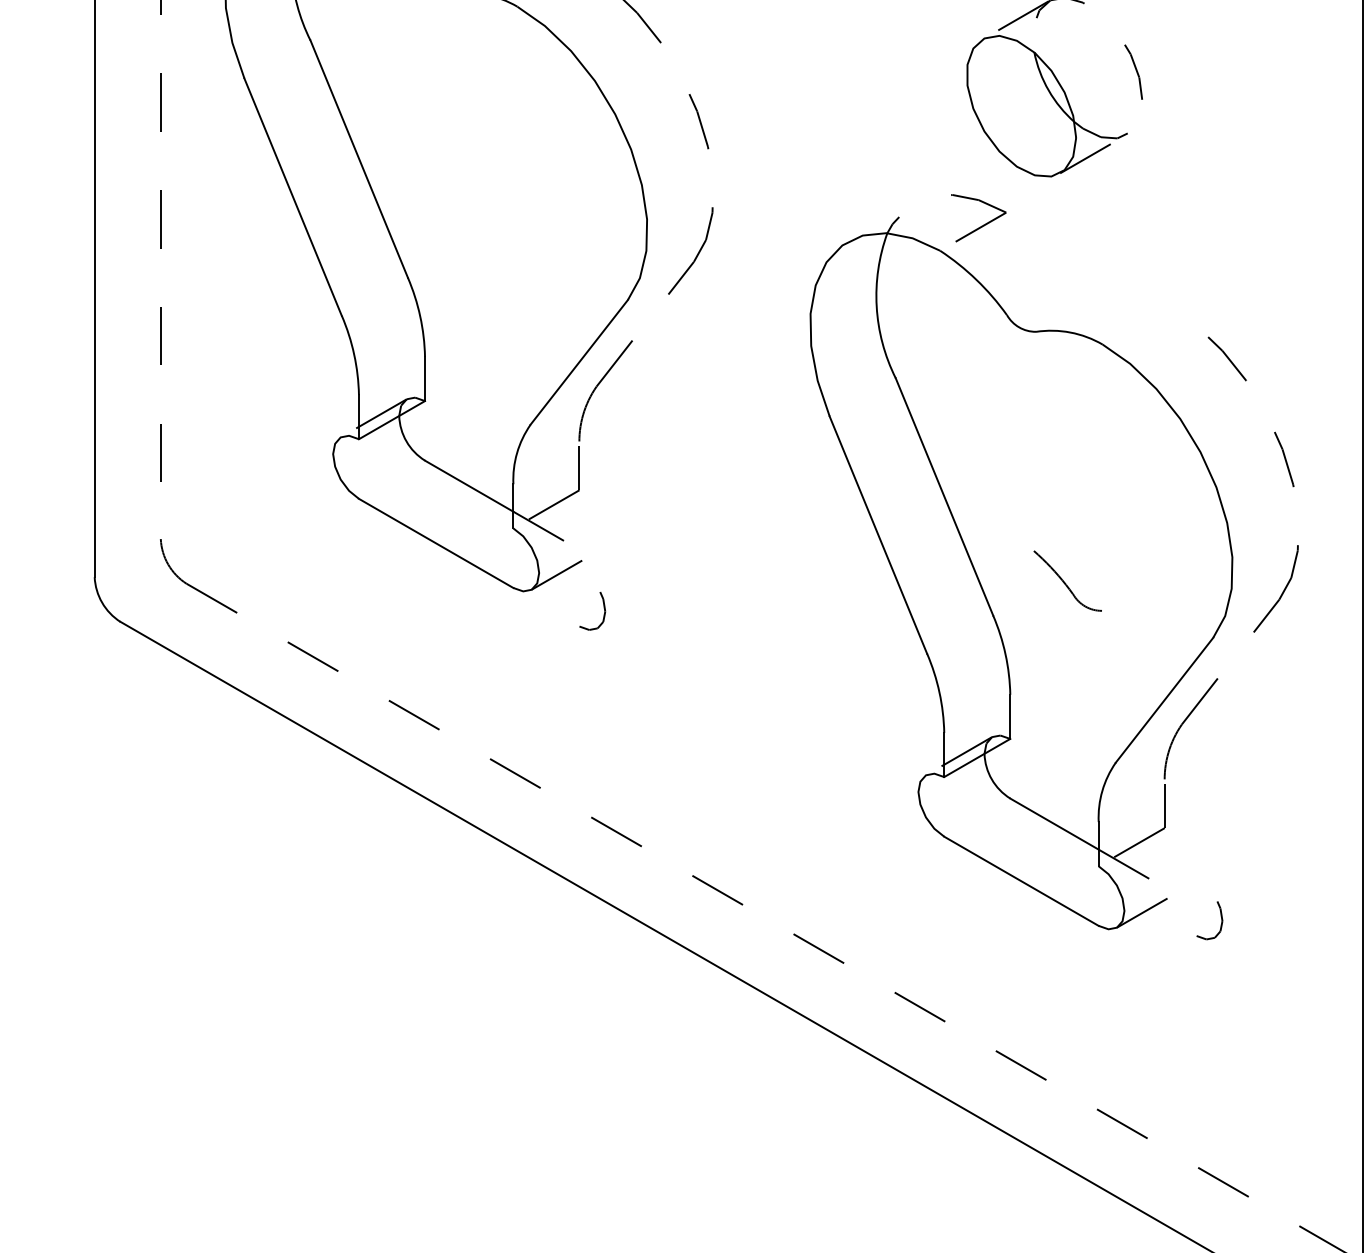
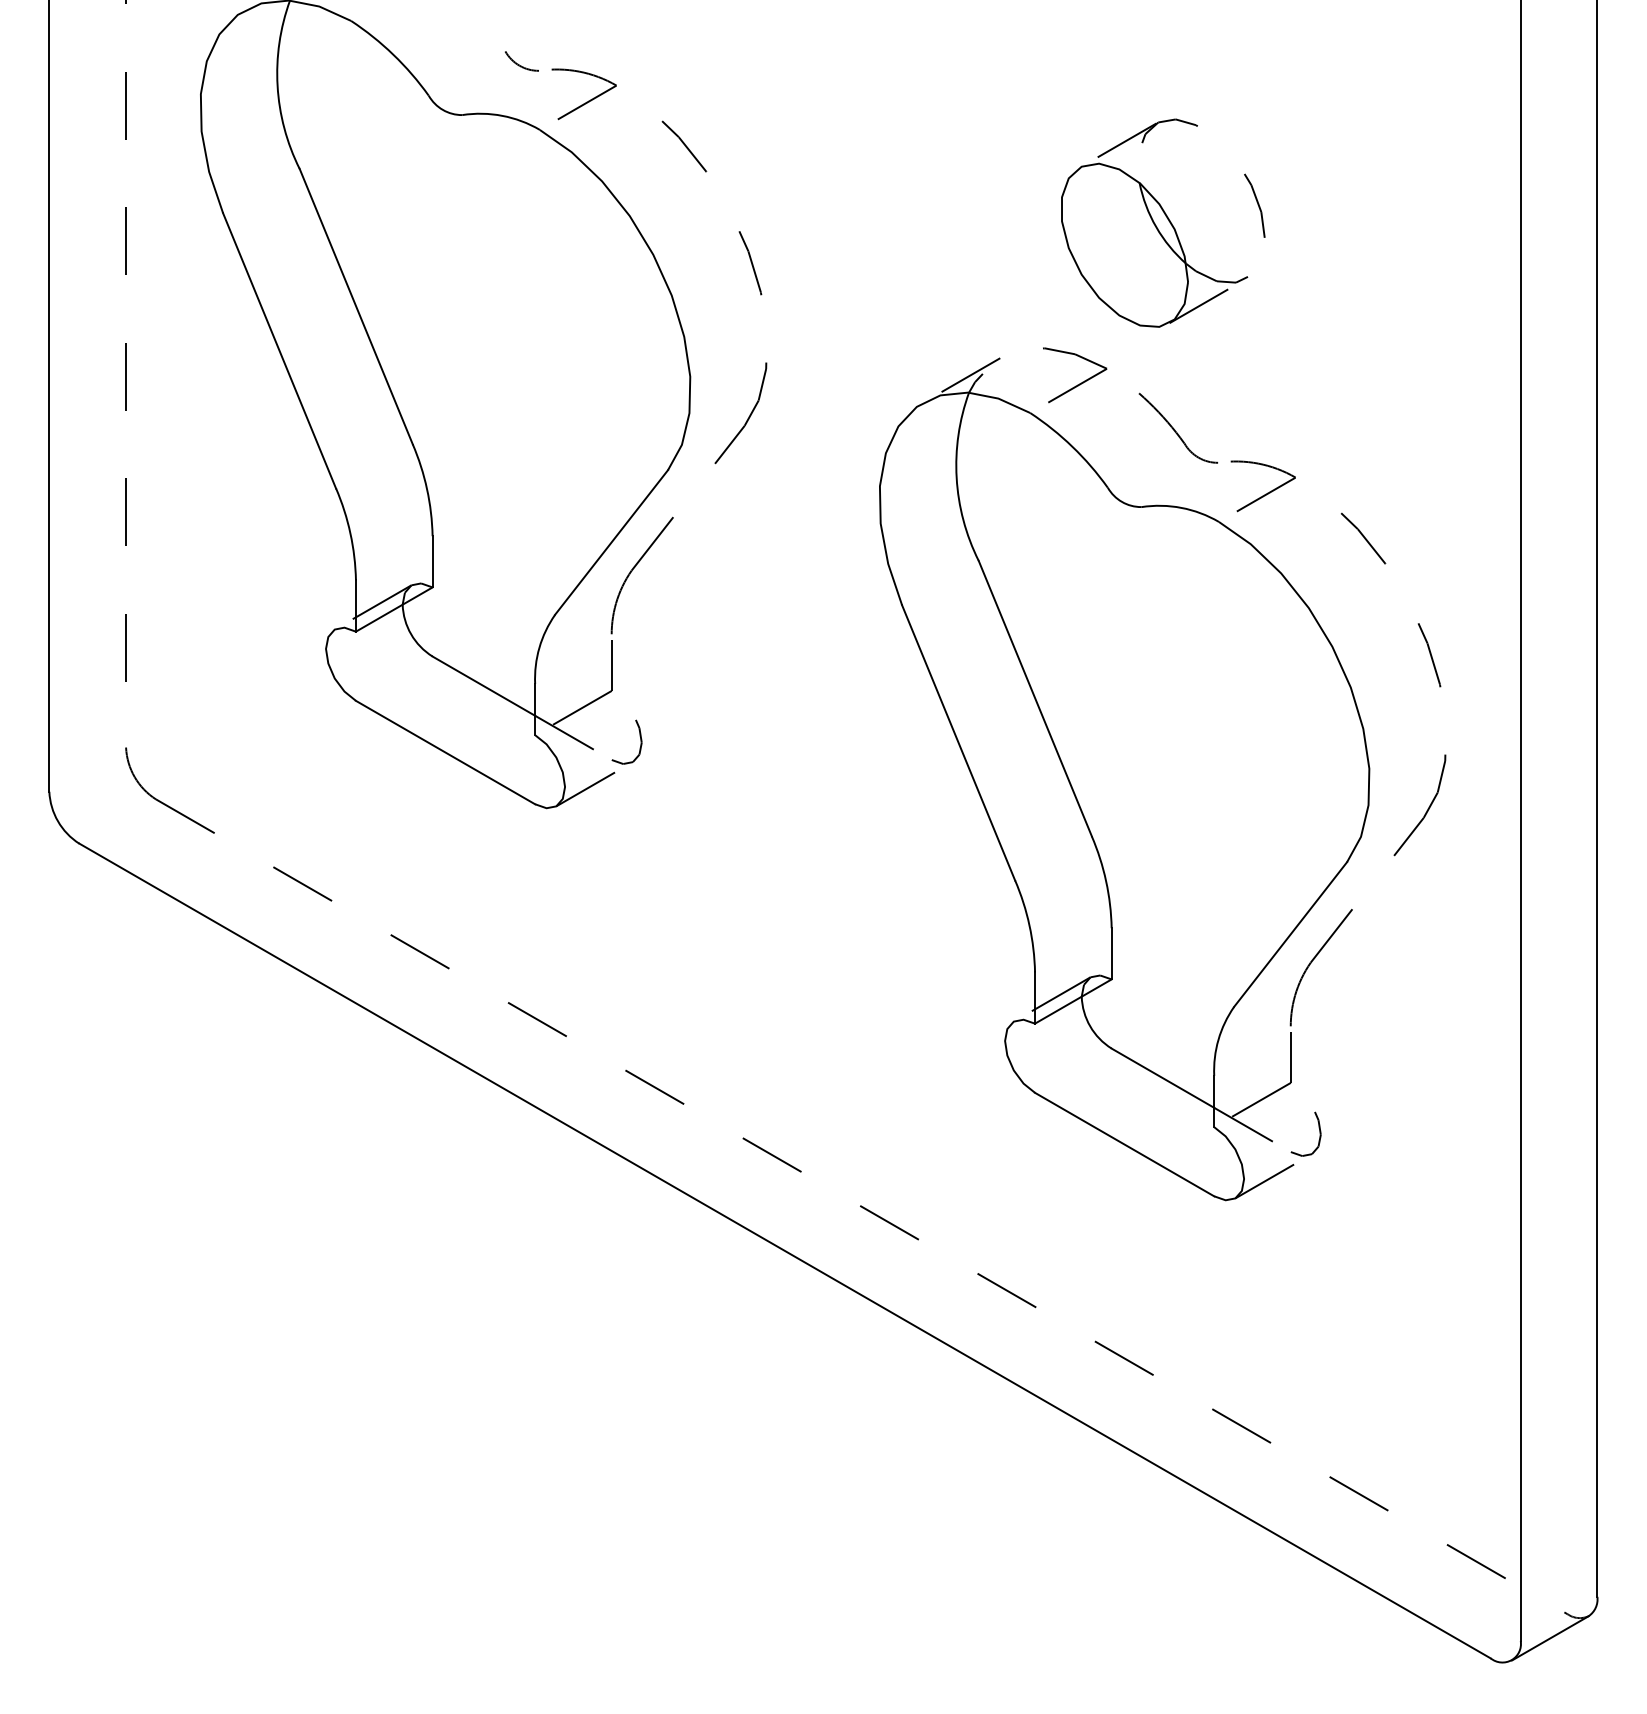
line: (880, 222) -> (961, 380), added
part: (1142, 320) -> (1265, 493), added
part: (1067, 580) -> (1178, 427), moved
curve: (603, 606) -> (639, 736), moved
curve: (1221, 920) -> (1319, 1133), moved

